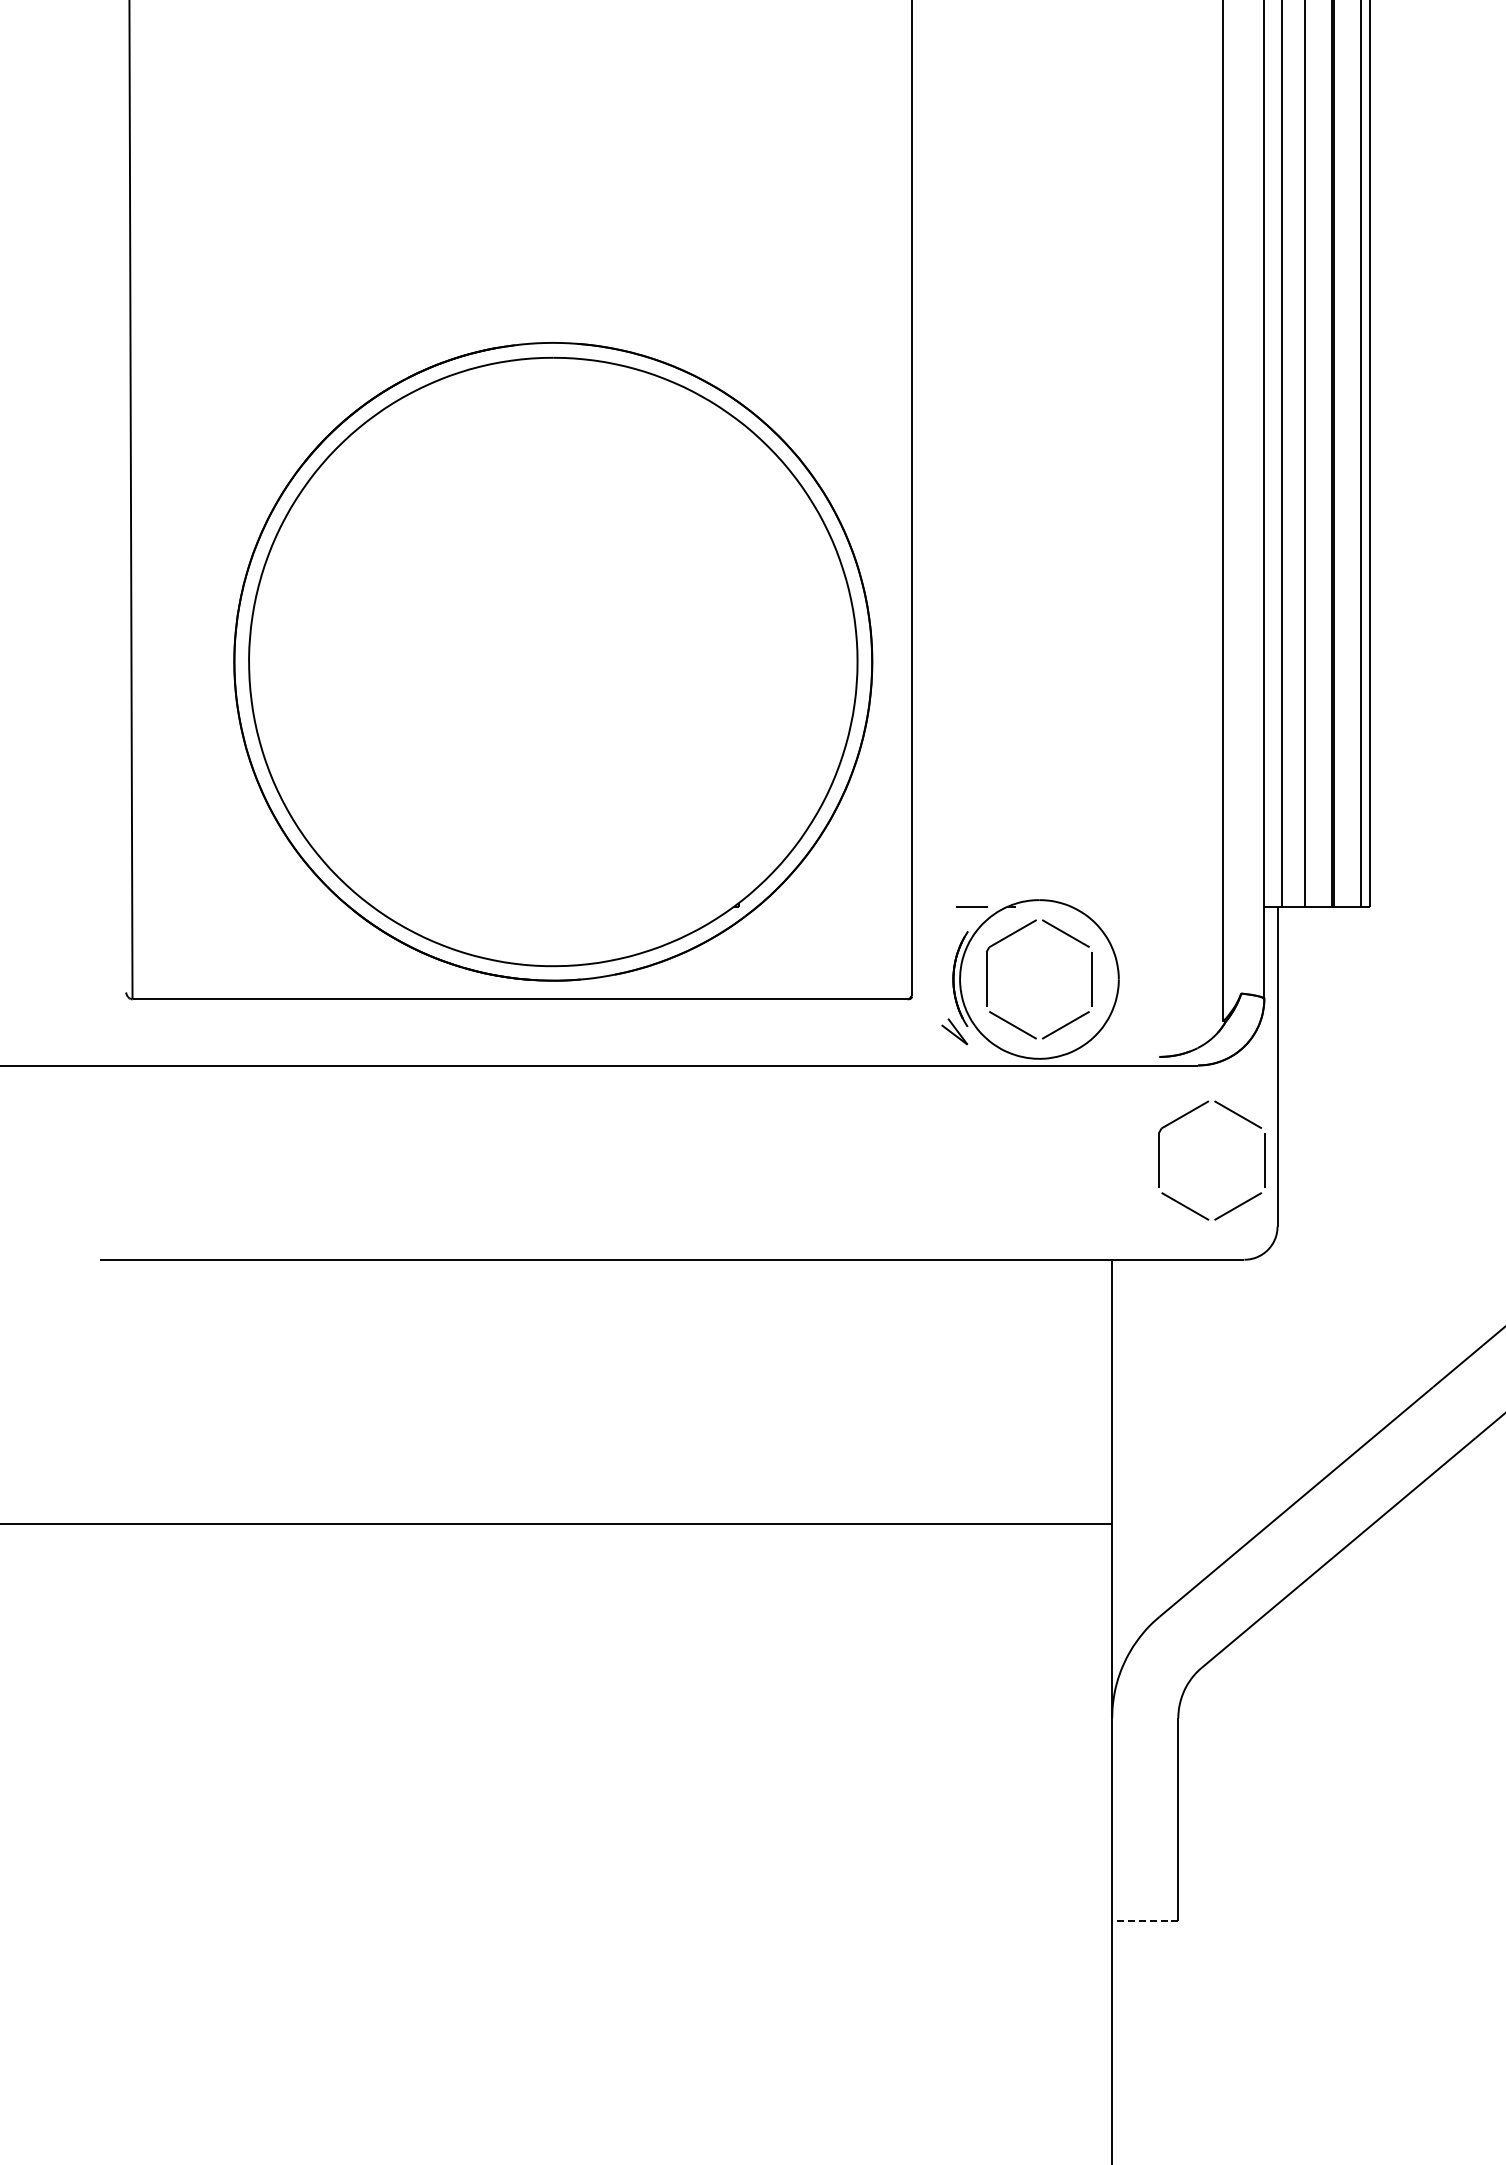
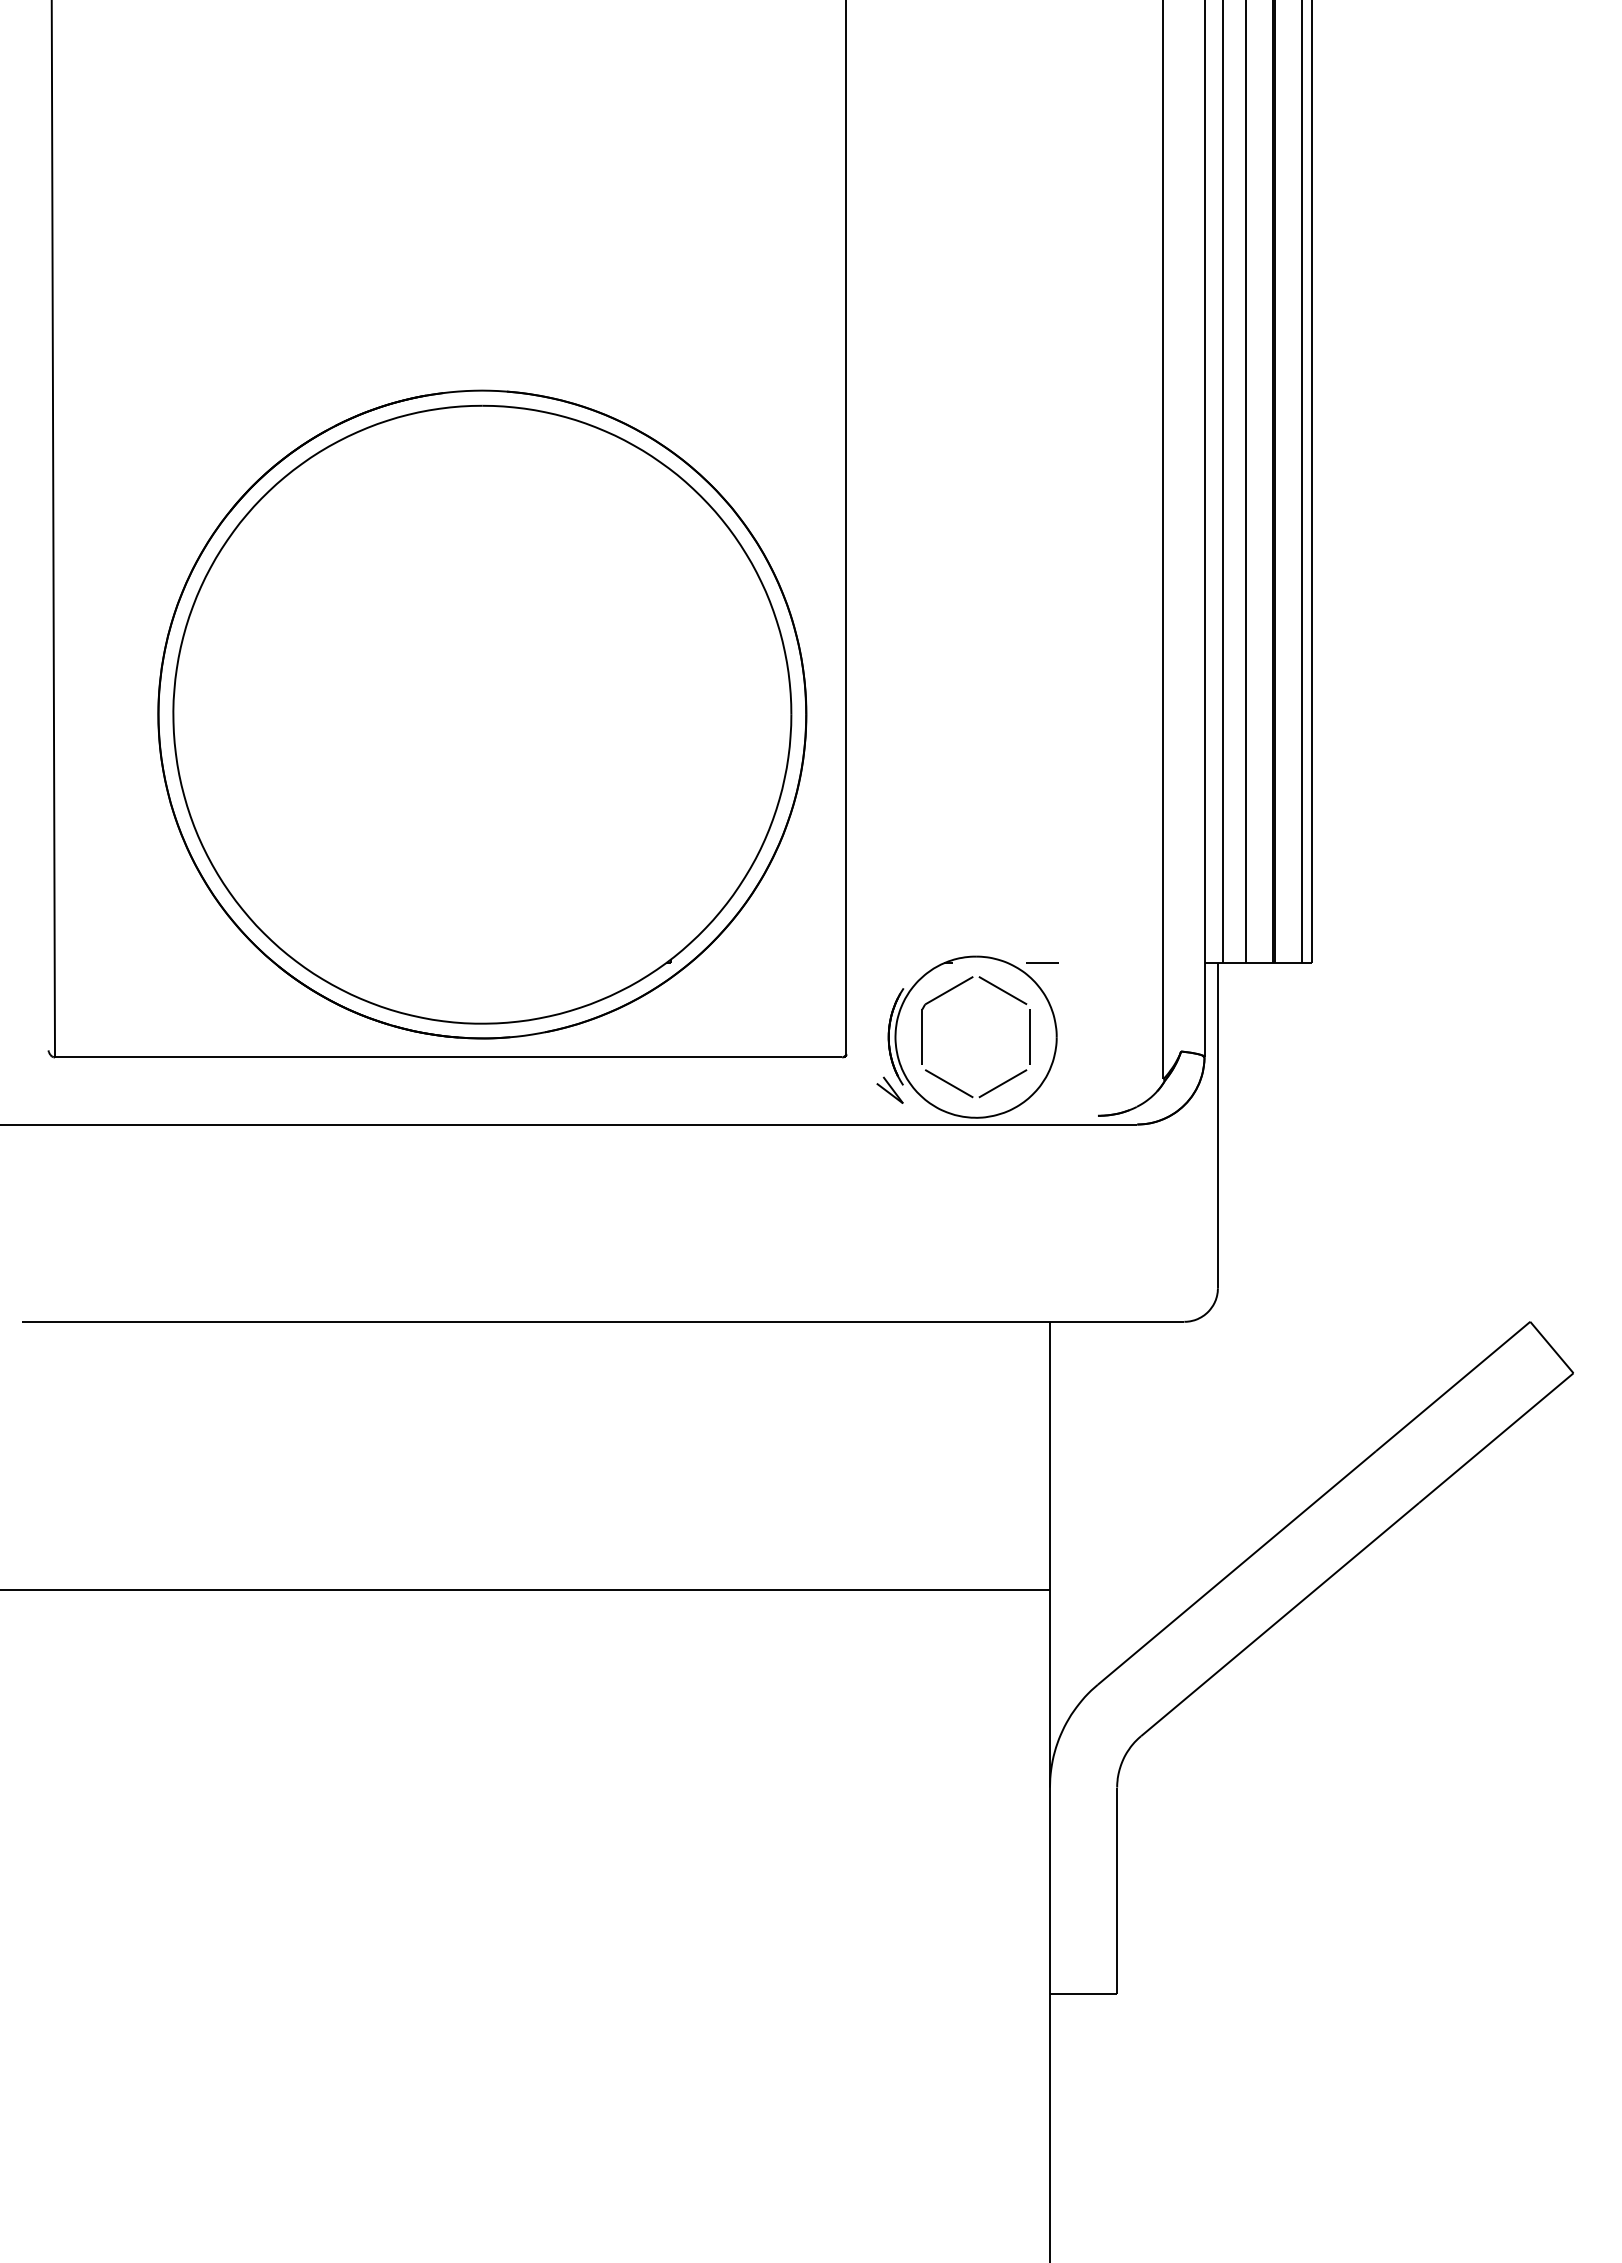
line: (971, 905) -> (1042, 962), moved
part: (1185, 1205) -> (1124, 1266), removed
line: (1145, 1921) -> (1083, 1993), dashed -> solid

